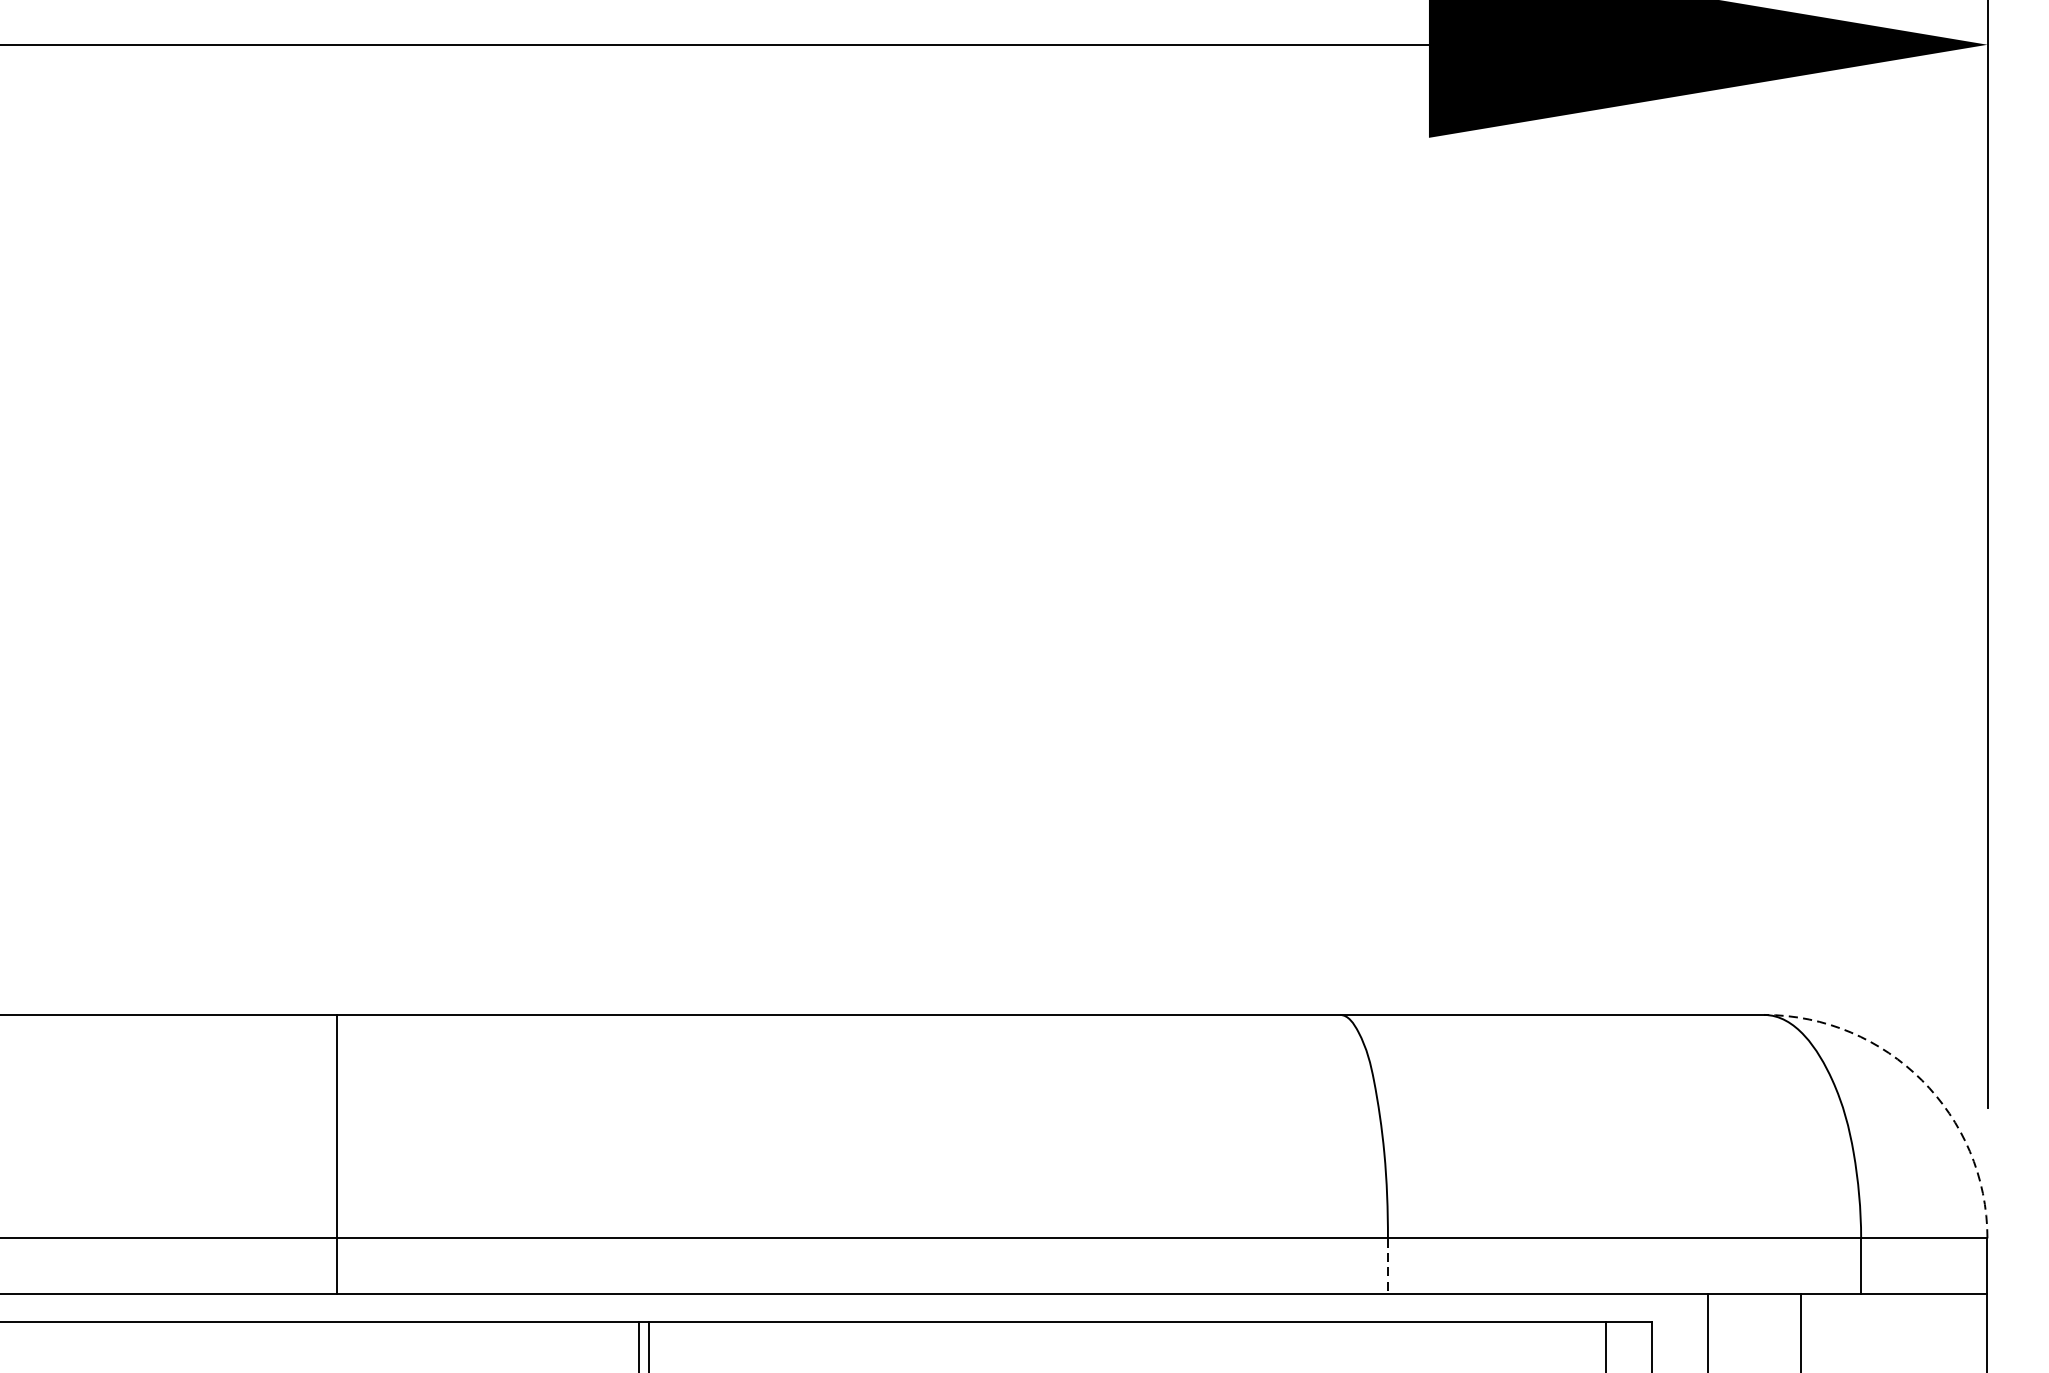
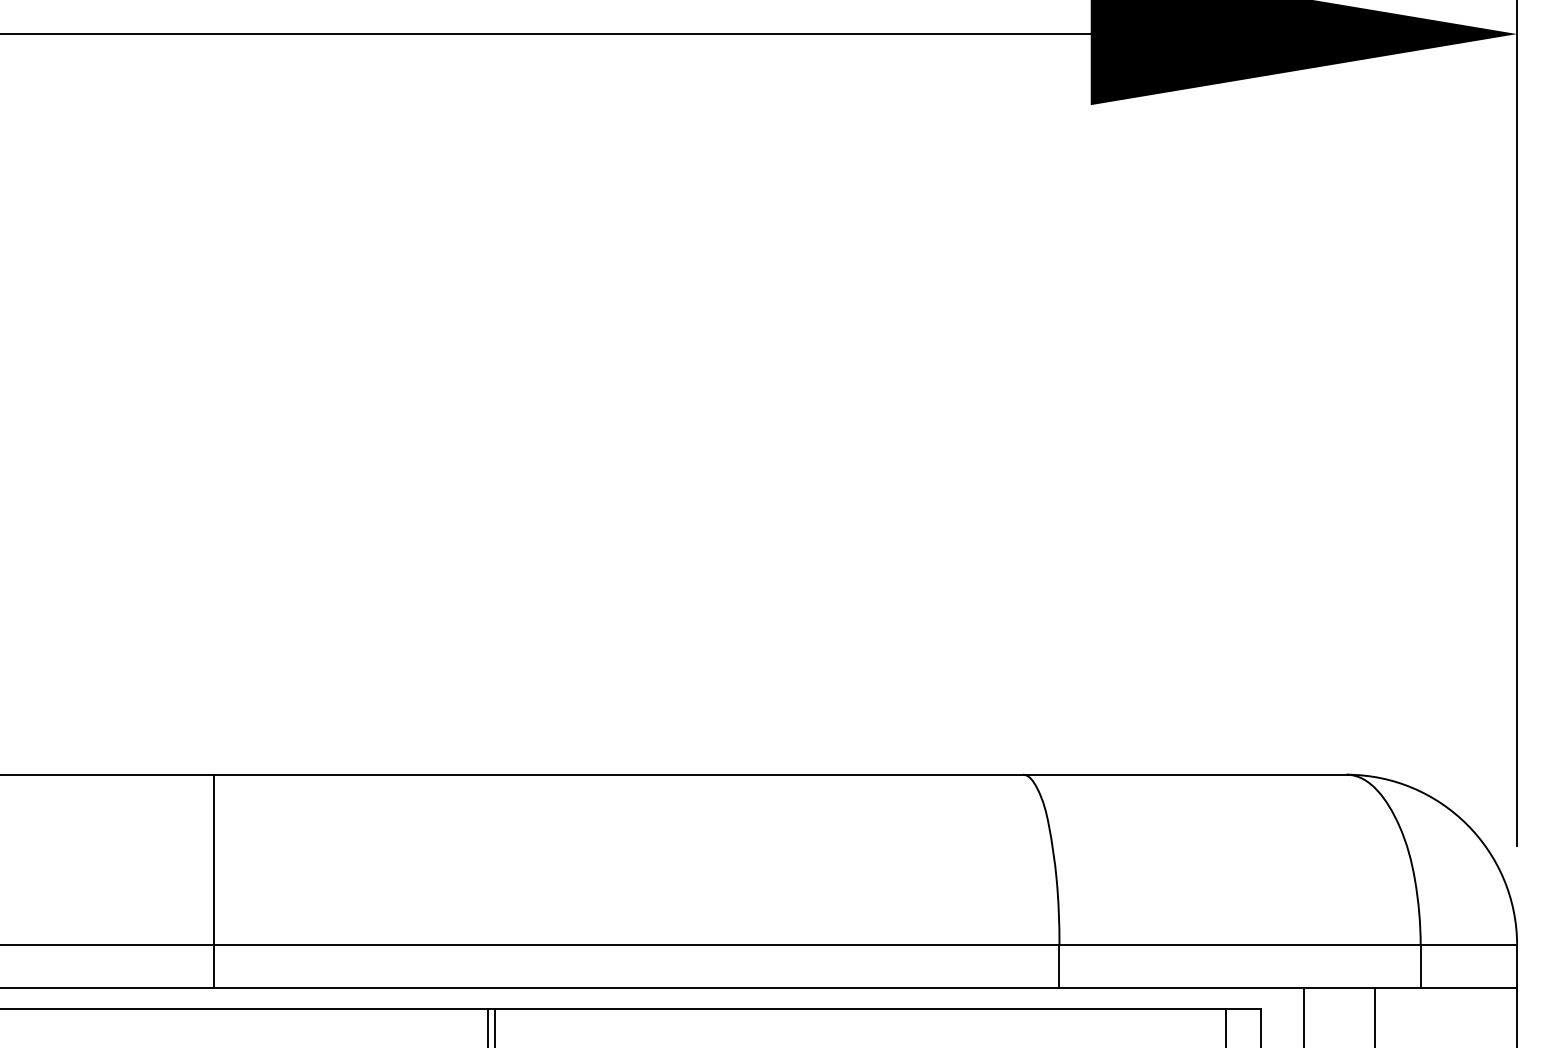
arc: (1922, 1080) -> (1467, 824), dashed -> solid
line: (336, 1153) -> (213, 880), moved
line: (1387, 1267) -> (1059, 967), dashed -> solid

